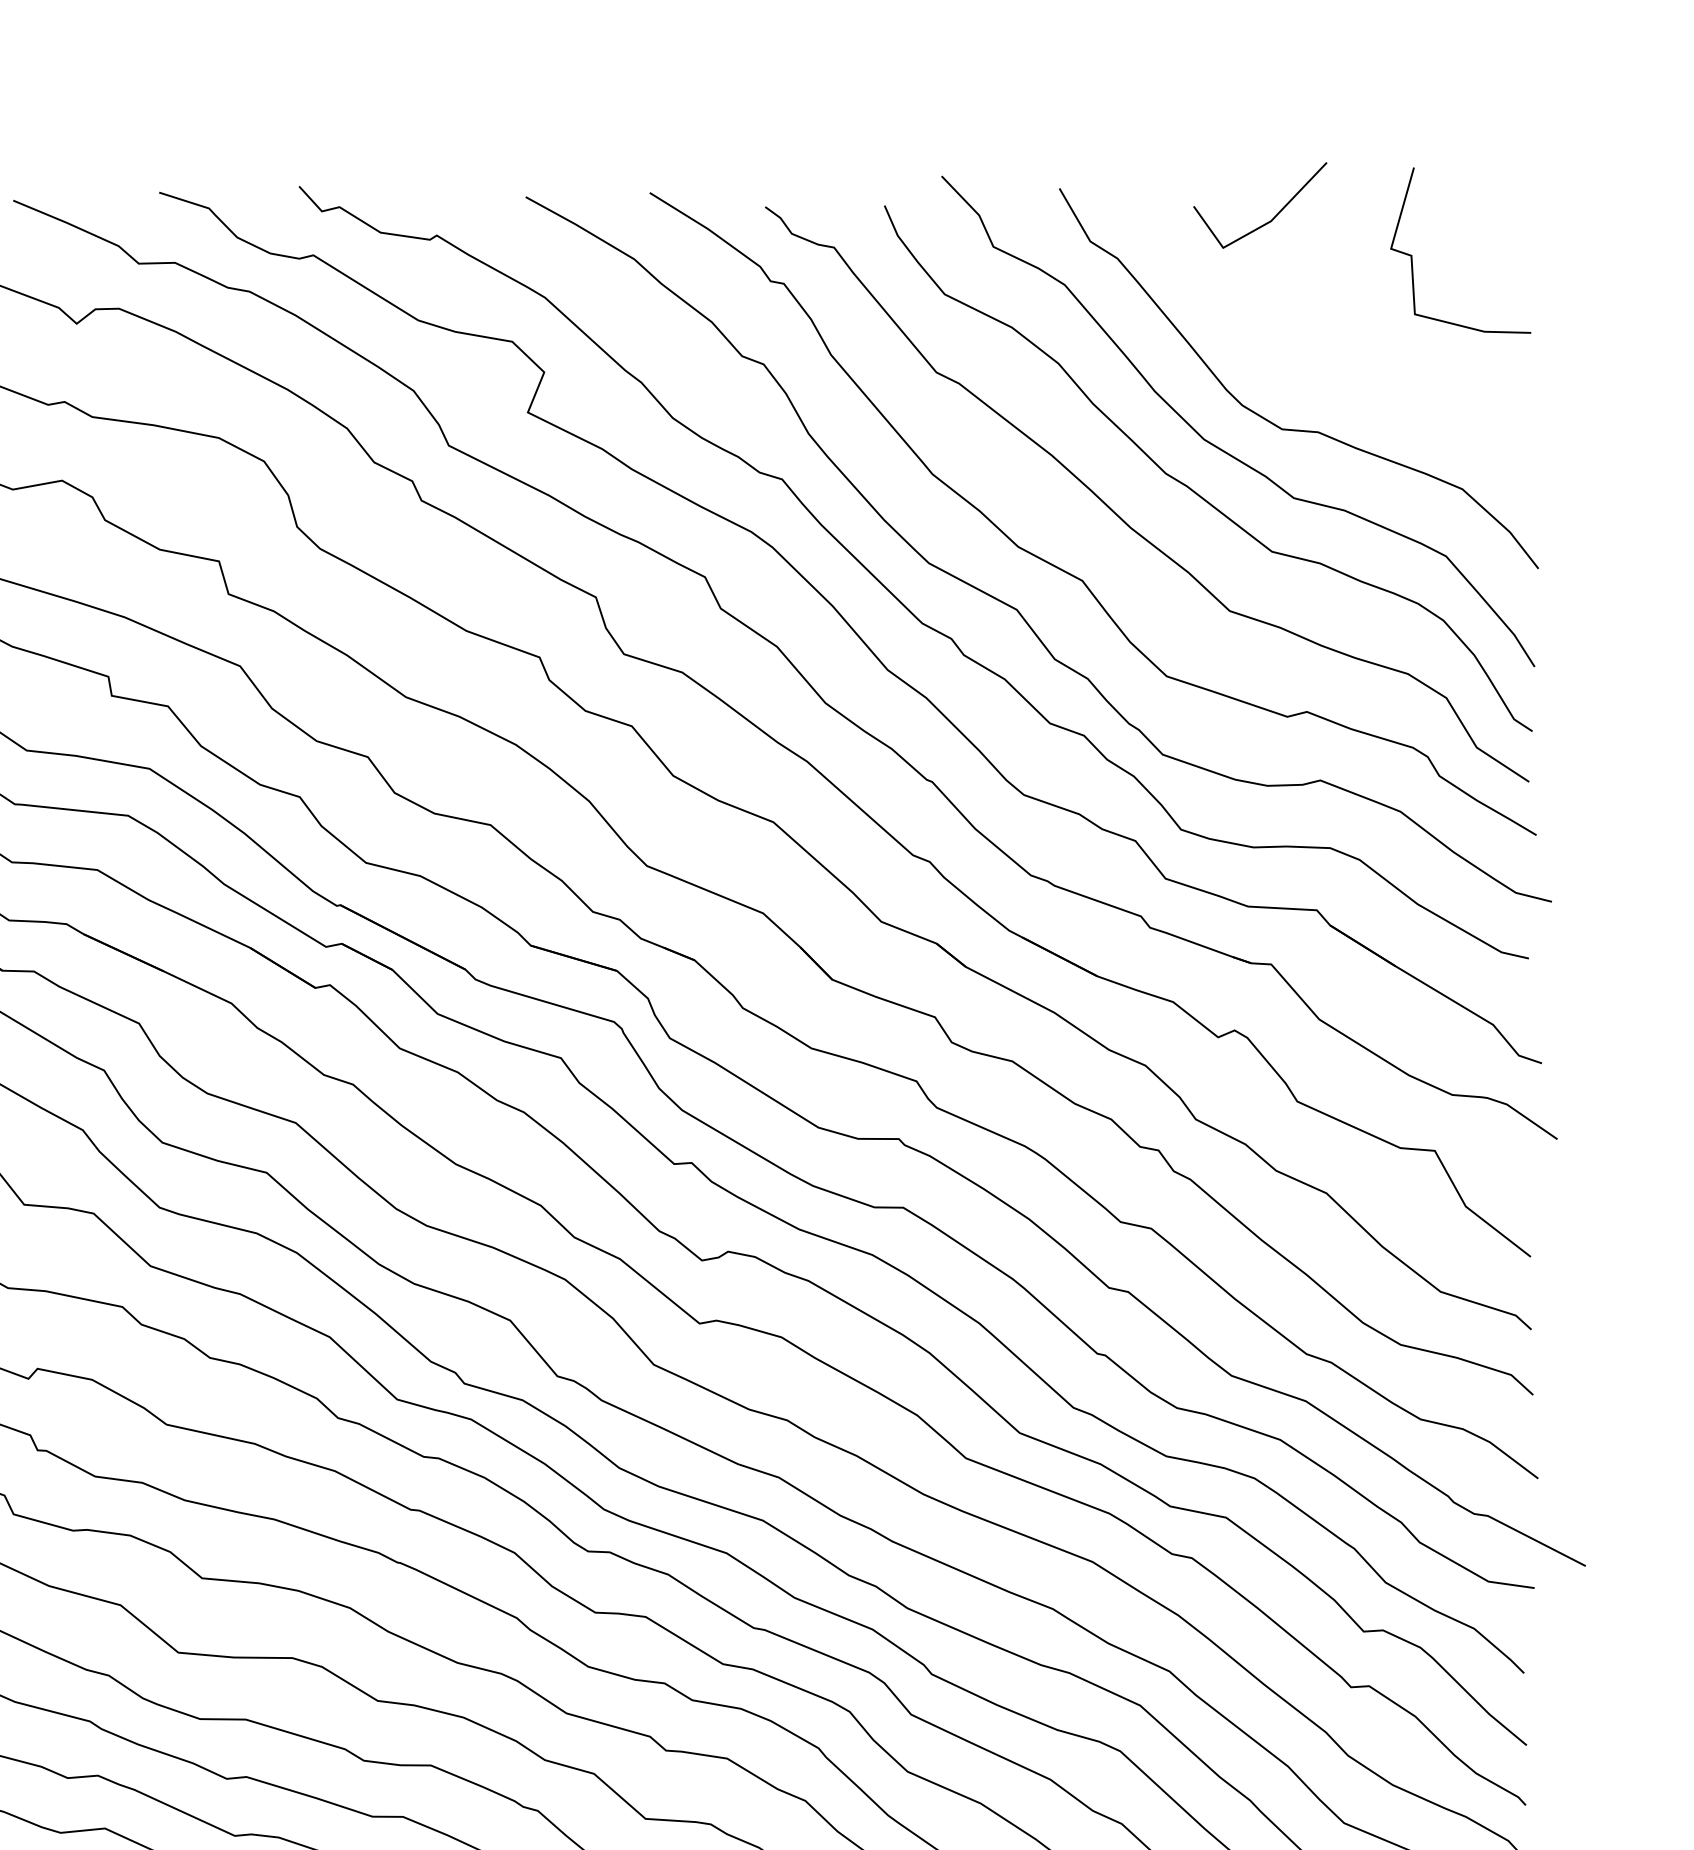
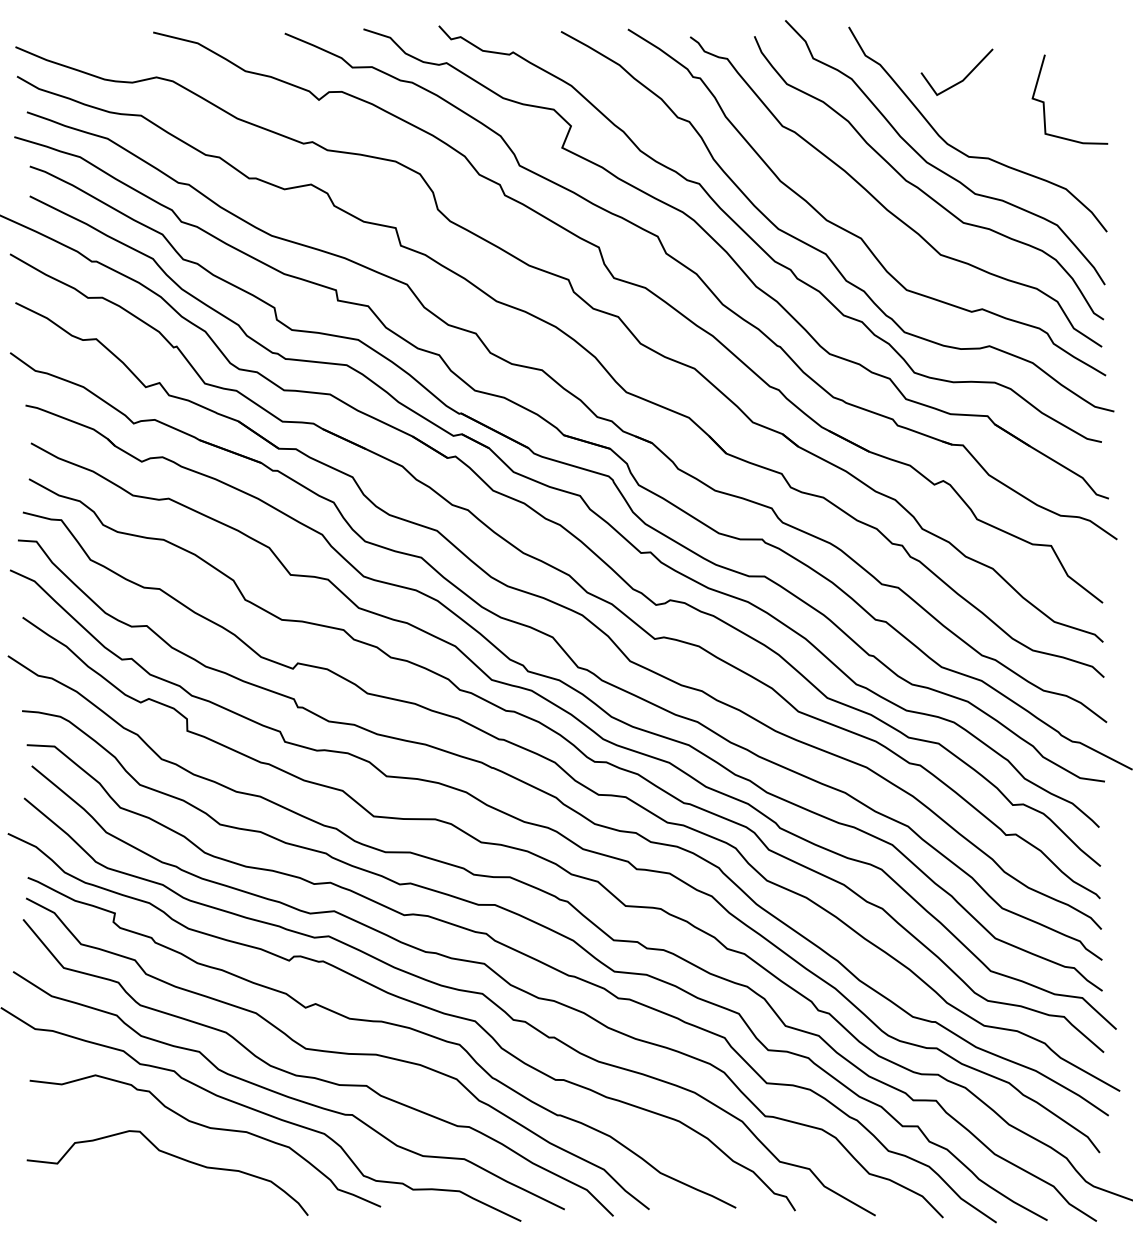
line: (1272, 217) -> (963, 78), moved
curve: (1413, 254) -> (1044, 101), moved

